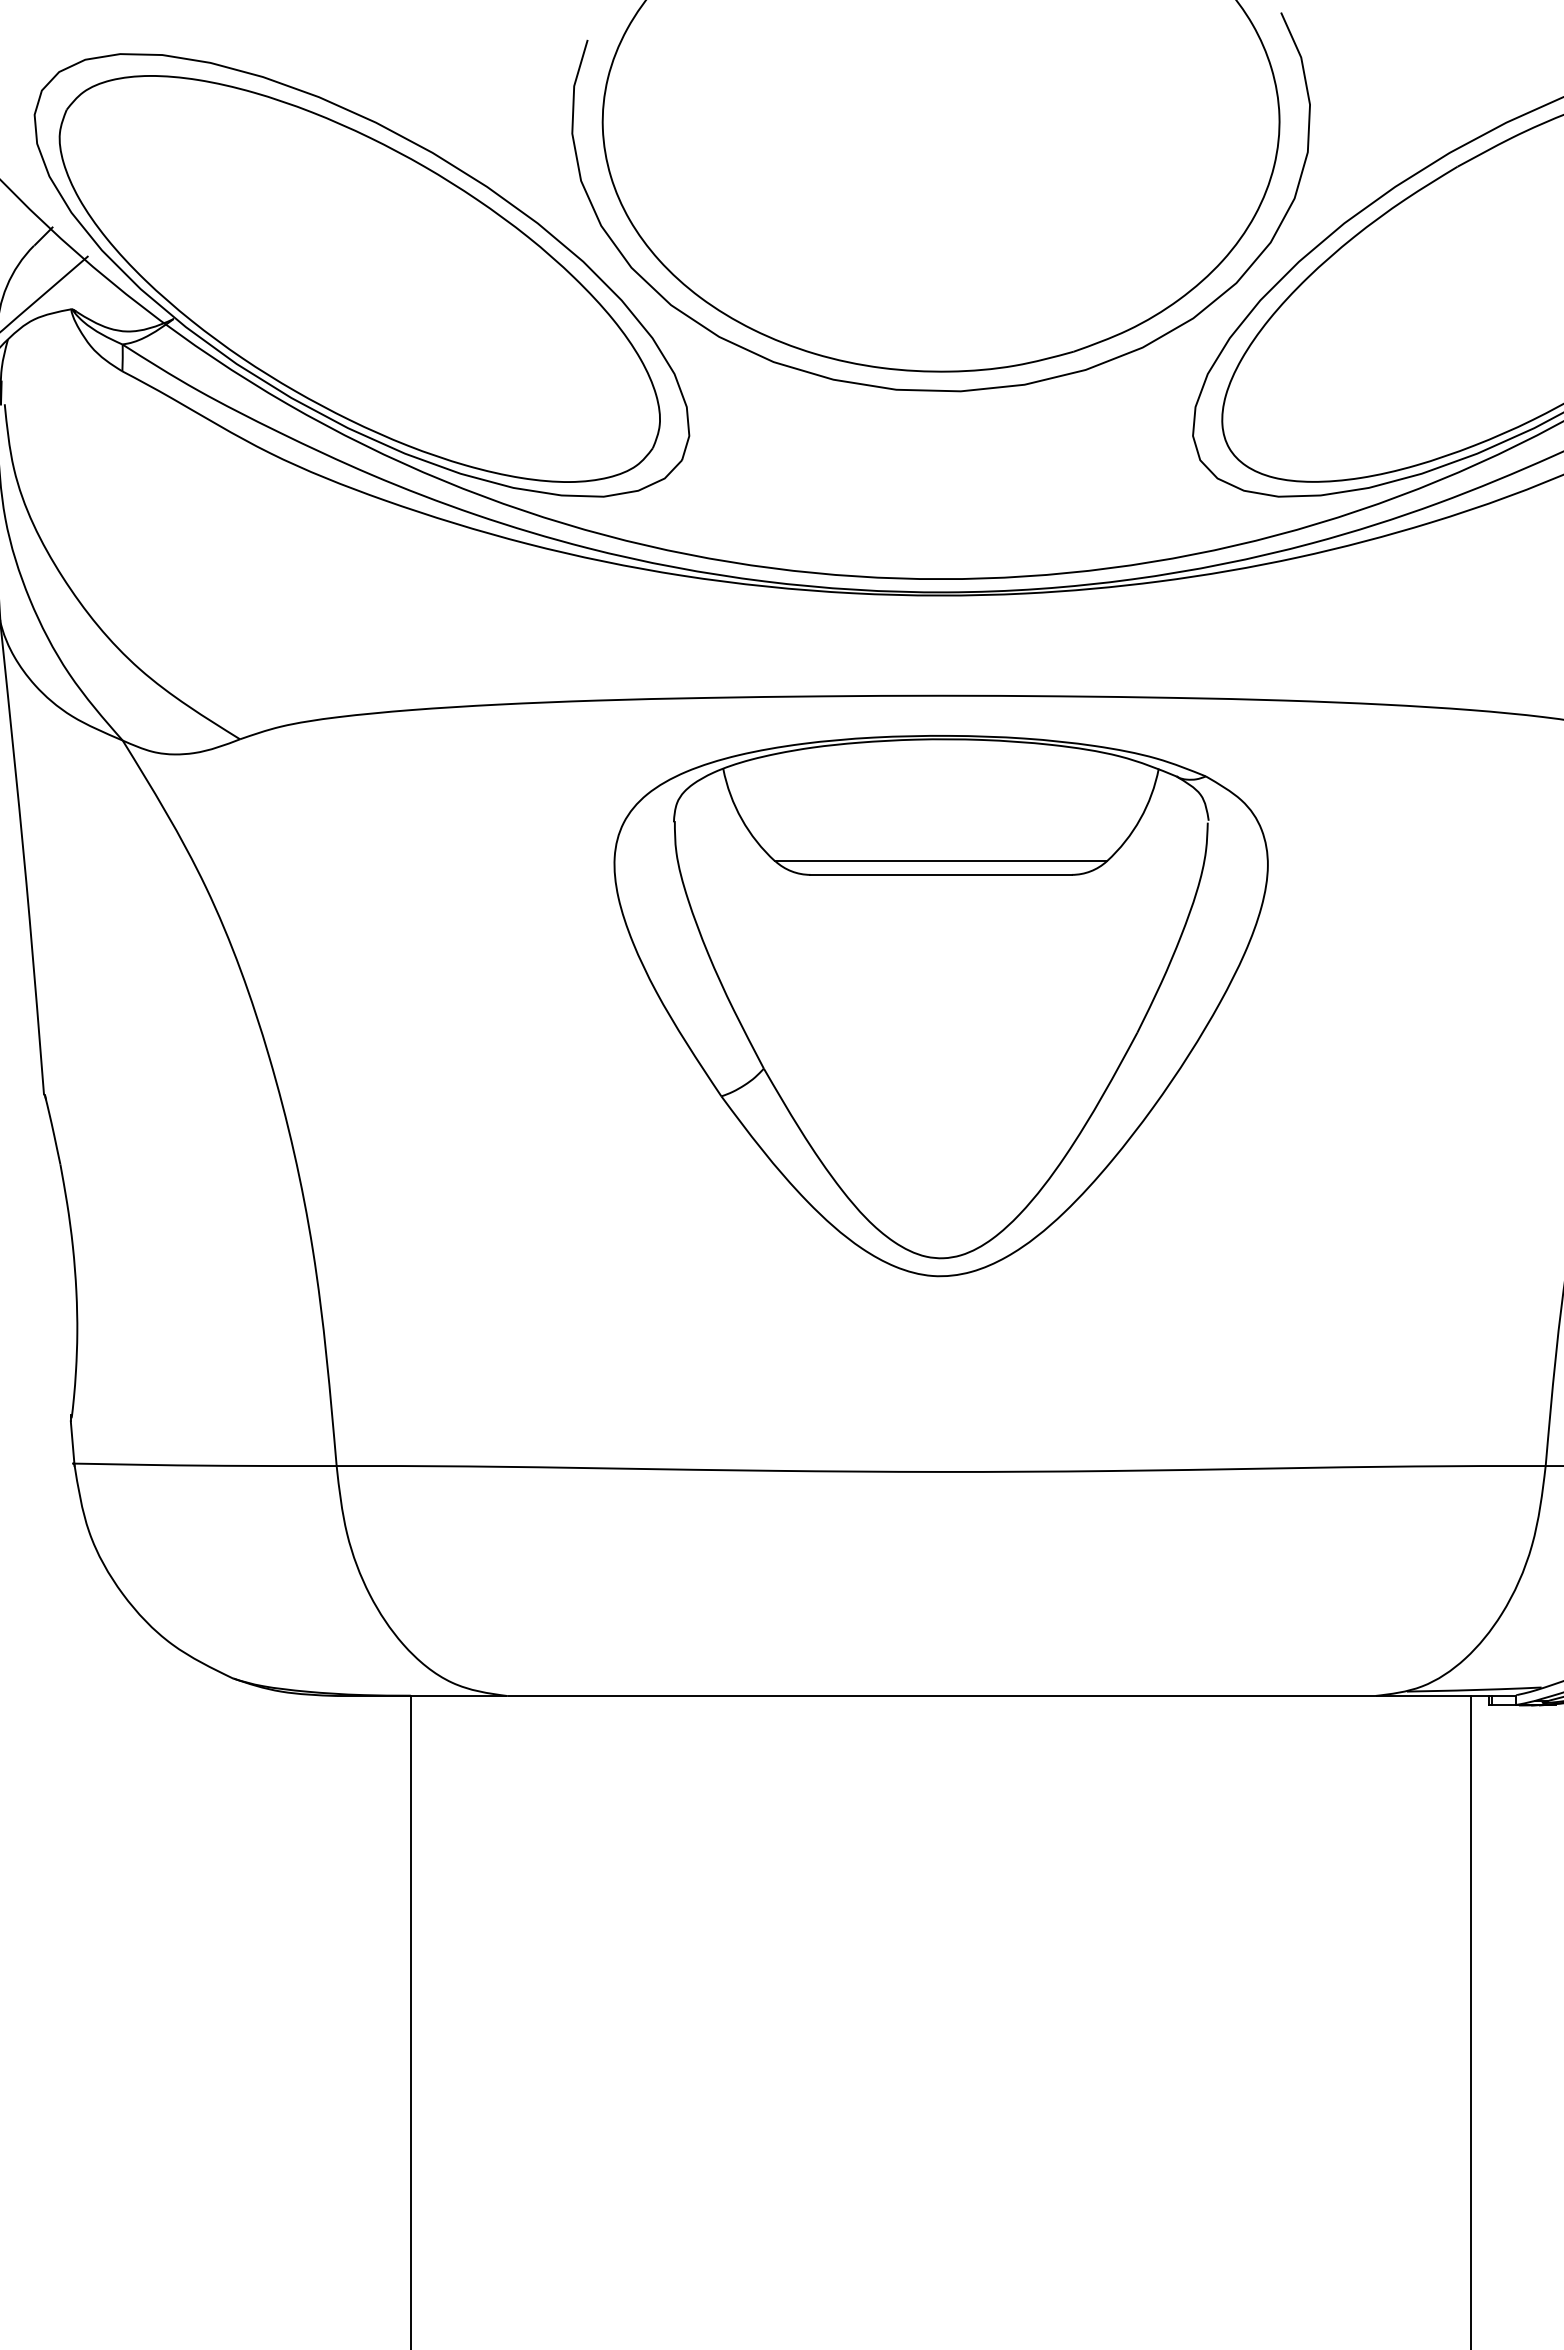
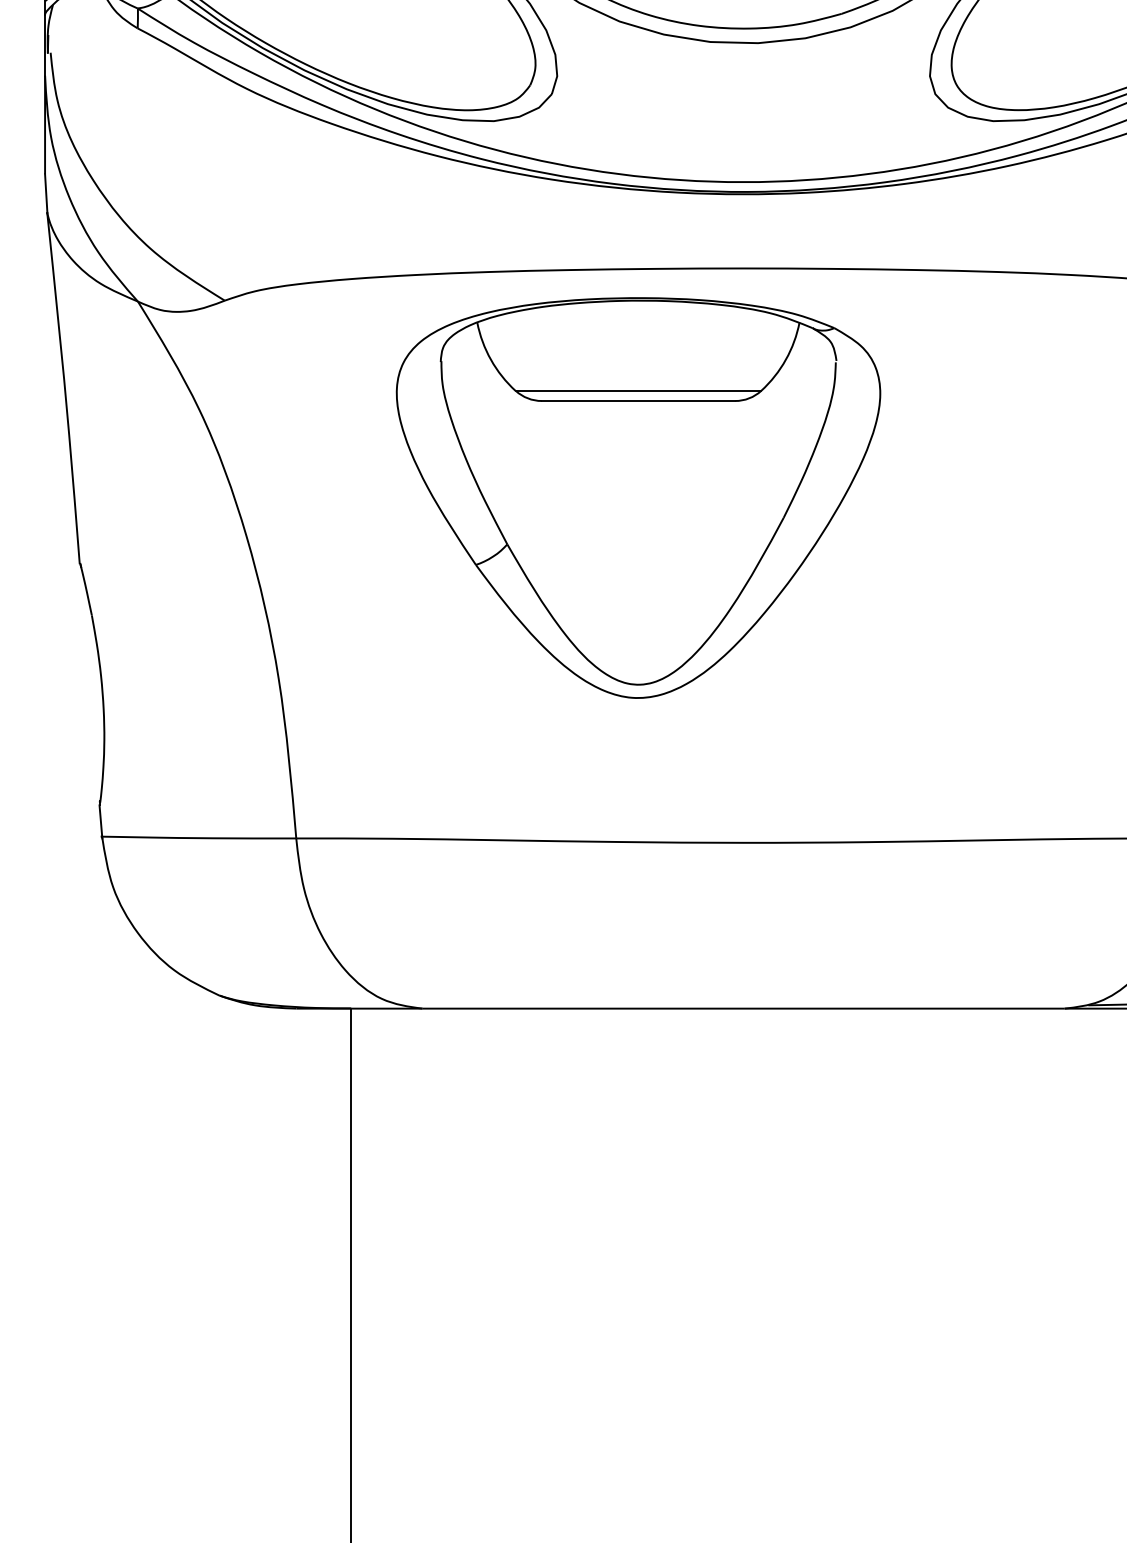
part: (940, 1006) -> (638, 498), moved

